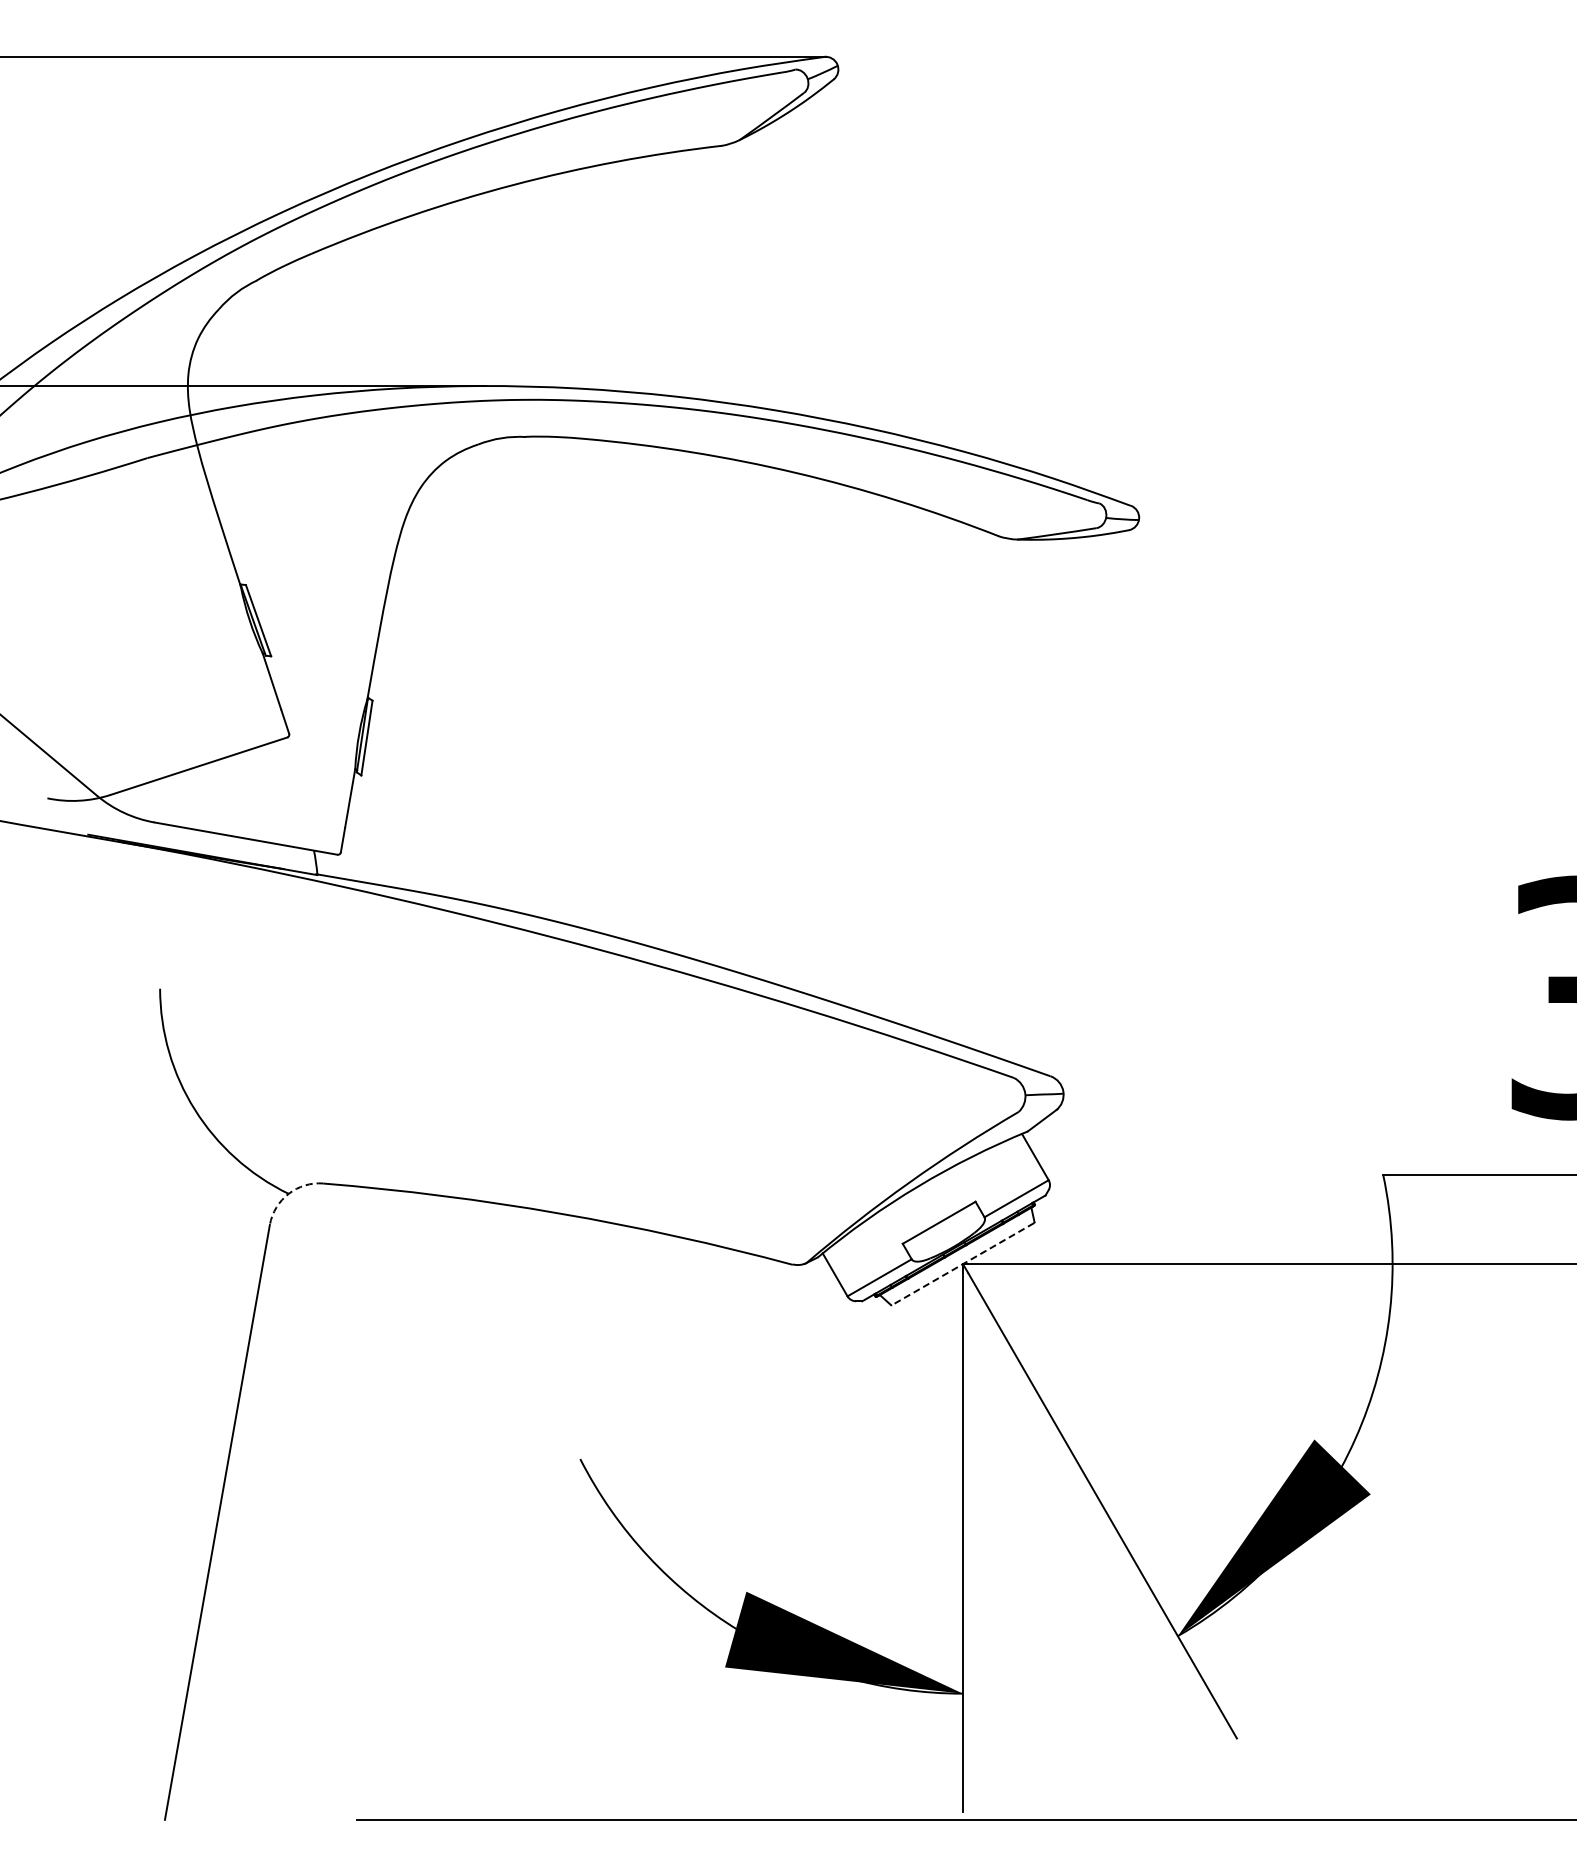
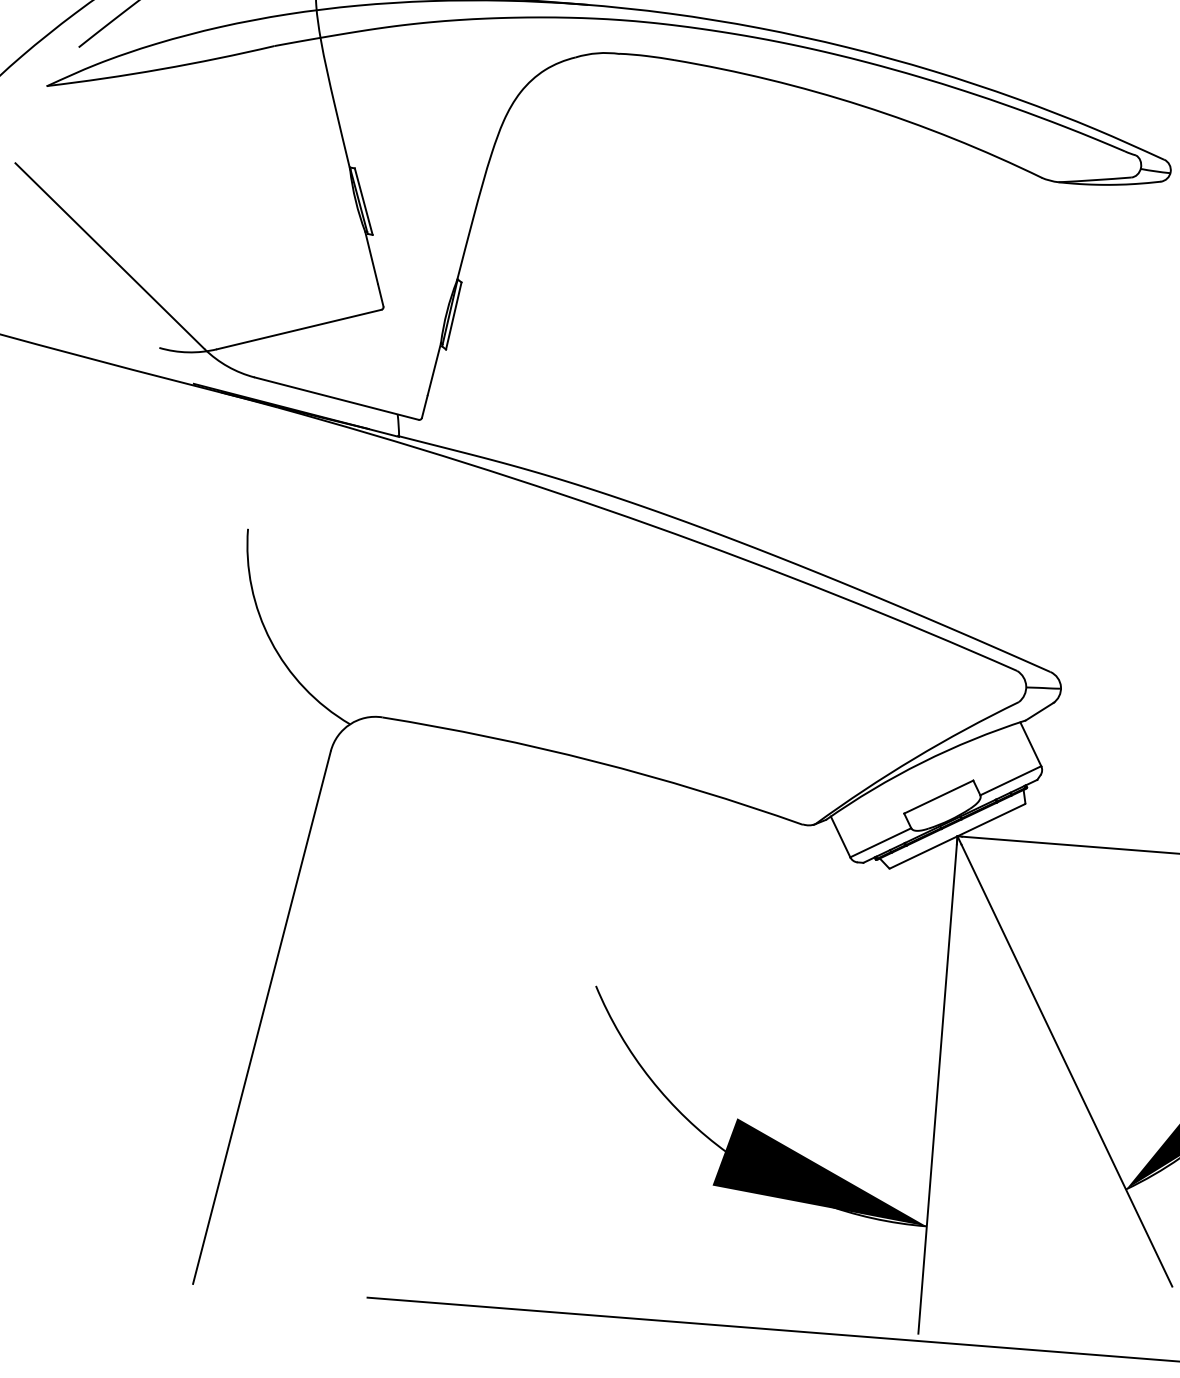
arc: (288, 1193) -> (350, 723), dashed -> solid
line: (963, 1264) -> (957, 836), dashed -> solid

